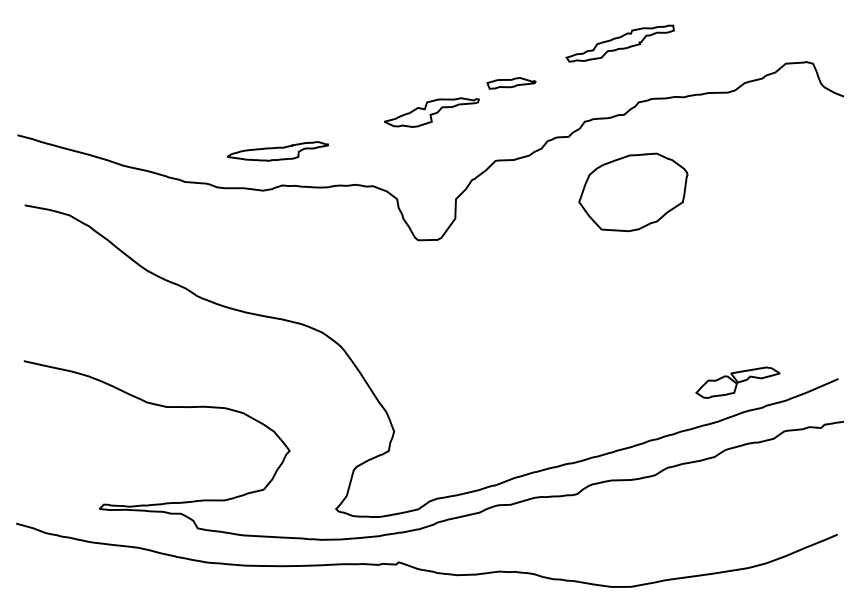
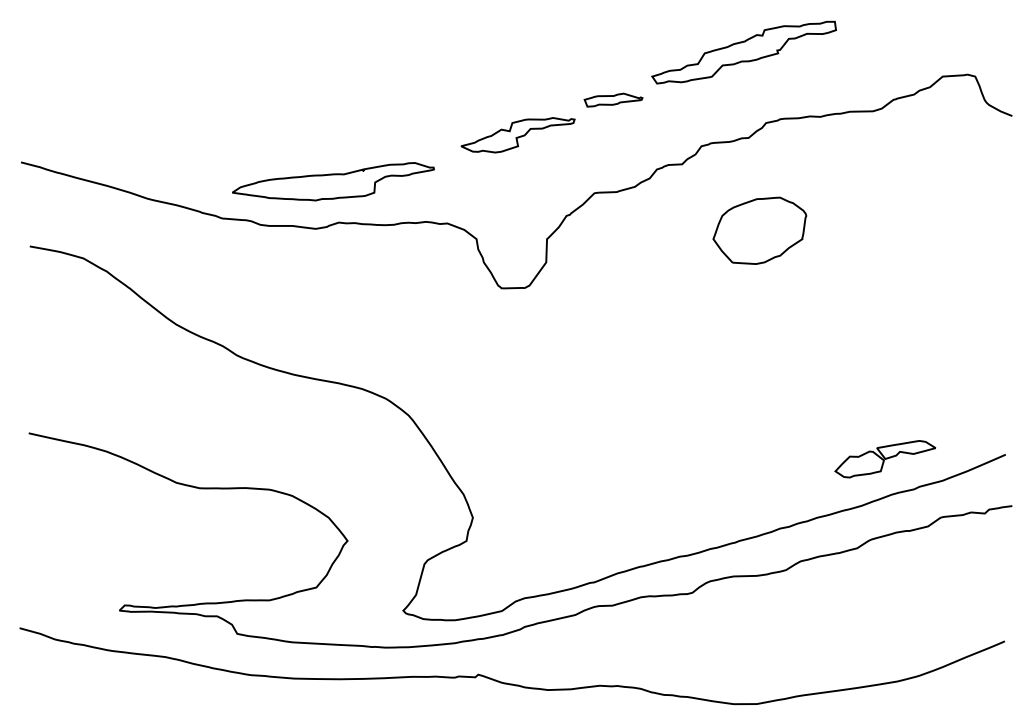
part: (619, 43) -> (743, 52), size x1.43
part: (277, 151) -> (333, 181), size x1.67
part: (633, 192) -> (759, 230), size x0.71

